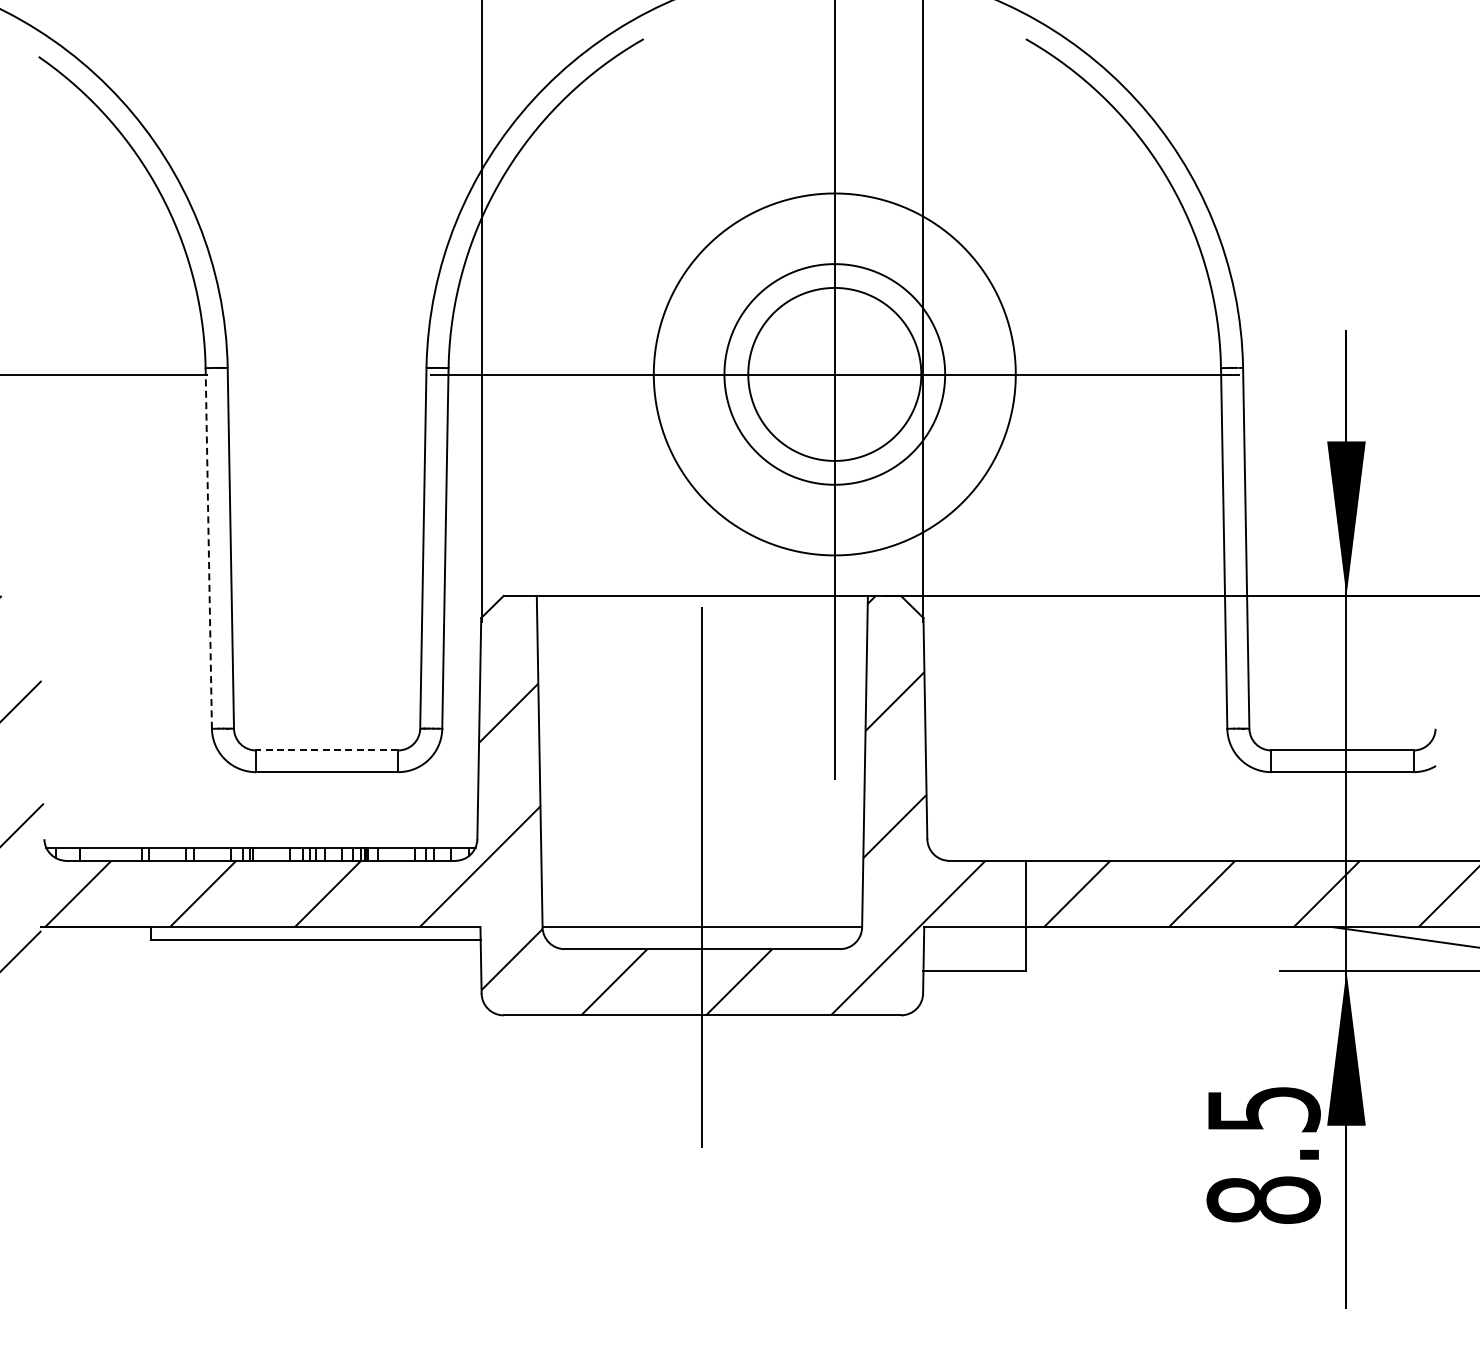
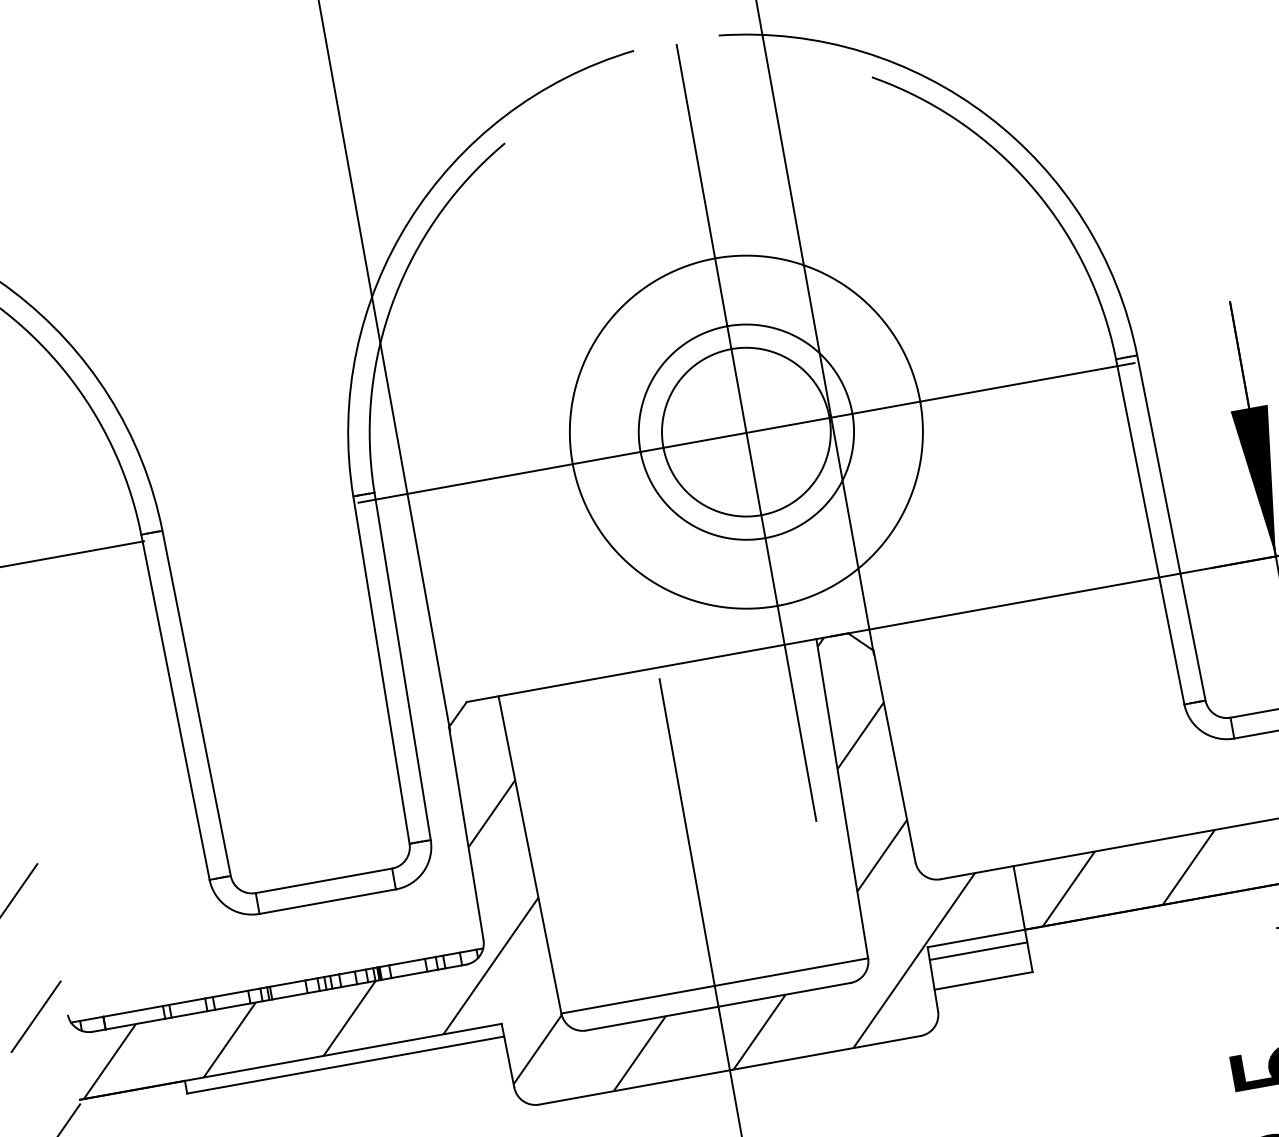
line: (208, 547) -> (175, 706), dashed -> solid
line: (326, 750) -> (323, 880), dashed -> solid
line: (974, 940) -> (978, 951), added

